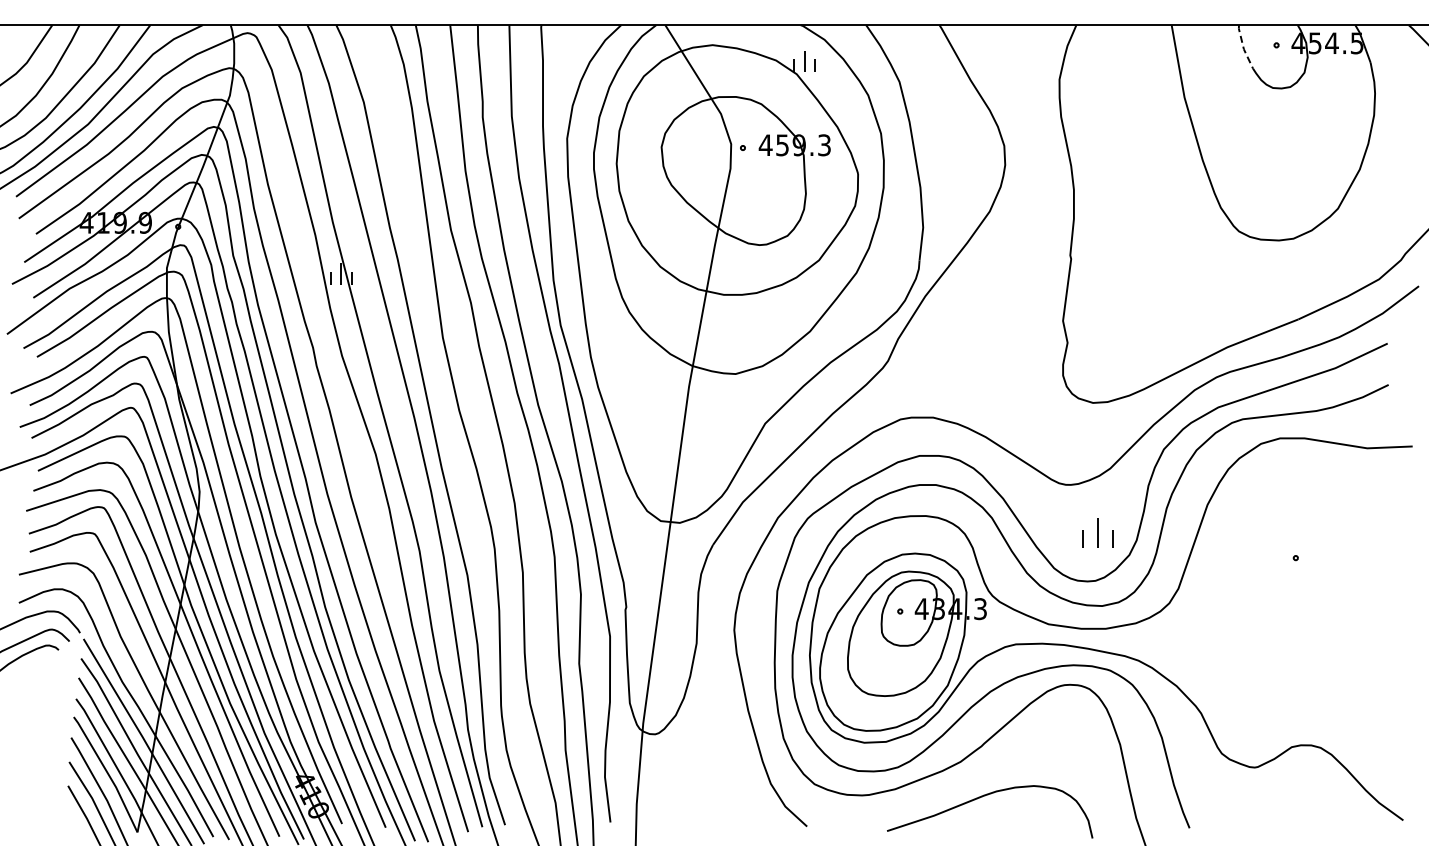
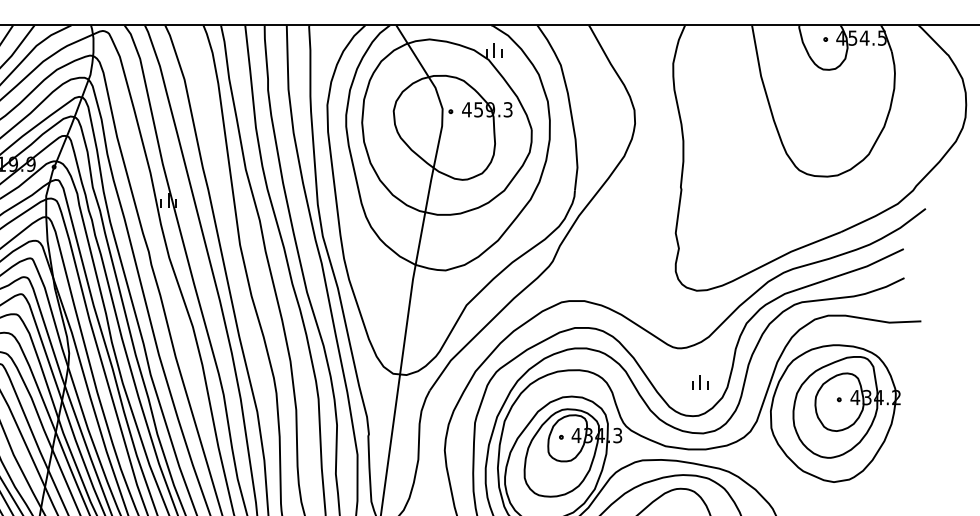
line: (1243, 47) -> (802, 41), dashed -> solid
part: (1098, 532) -> (700, 381), size x0.71
part: (1290, 577) -> (835, 413), added

